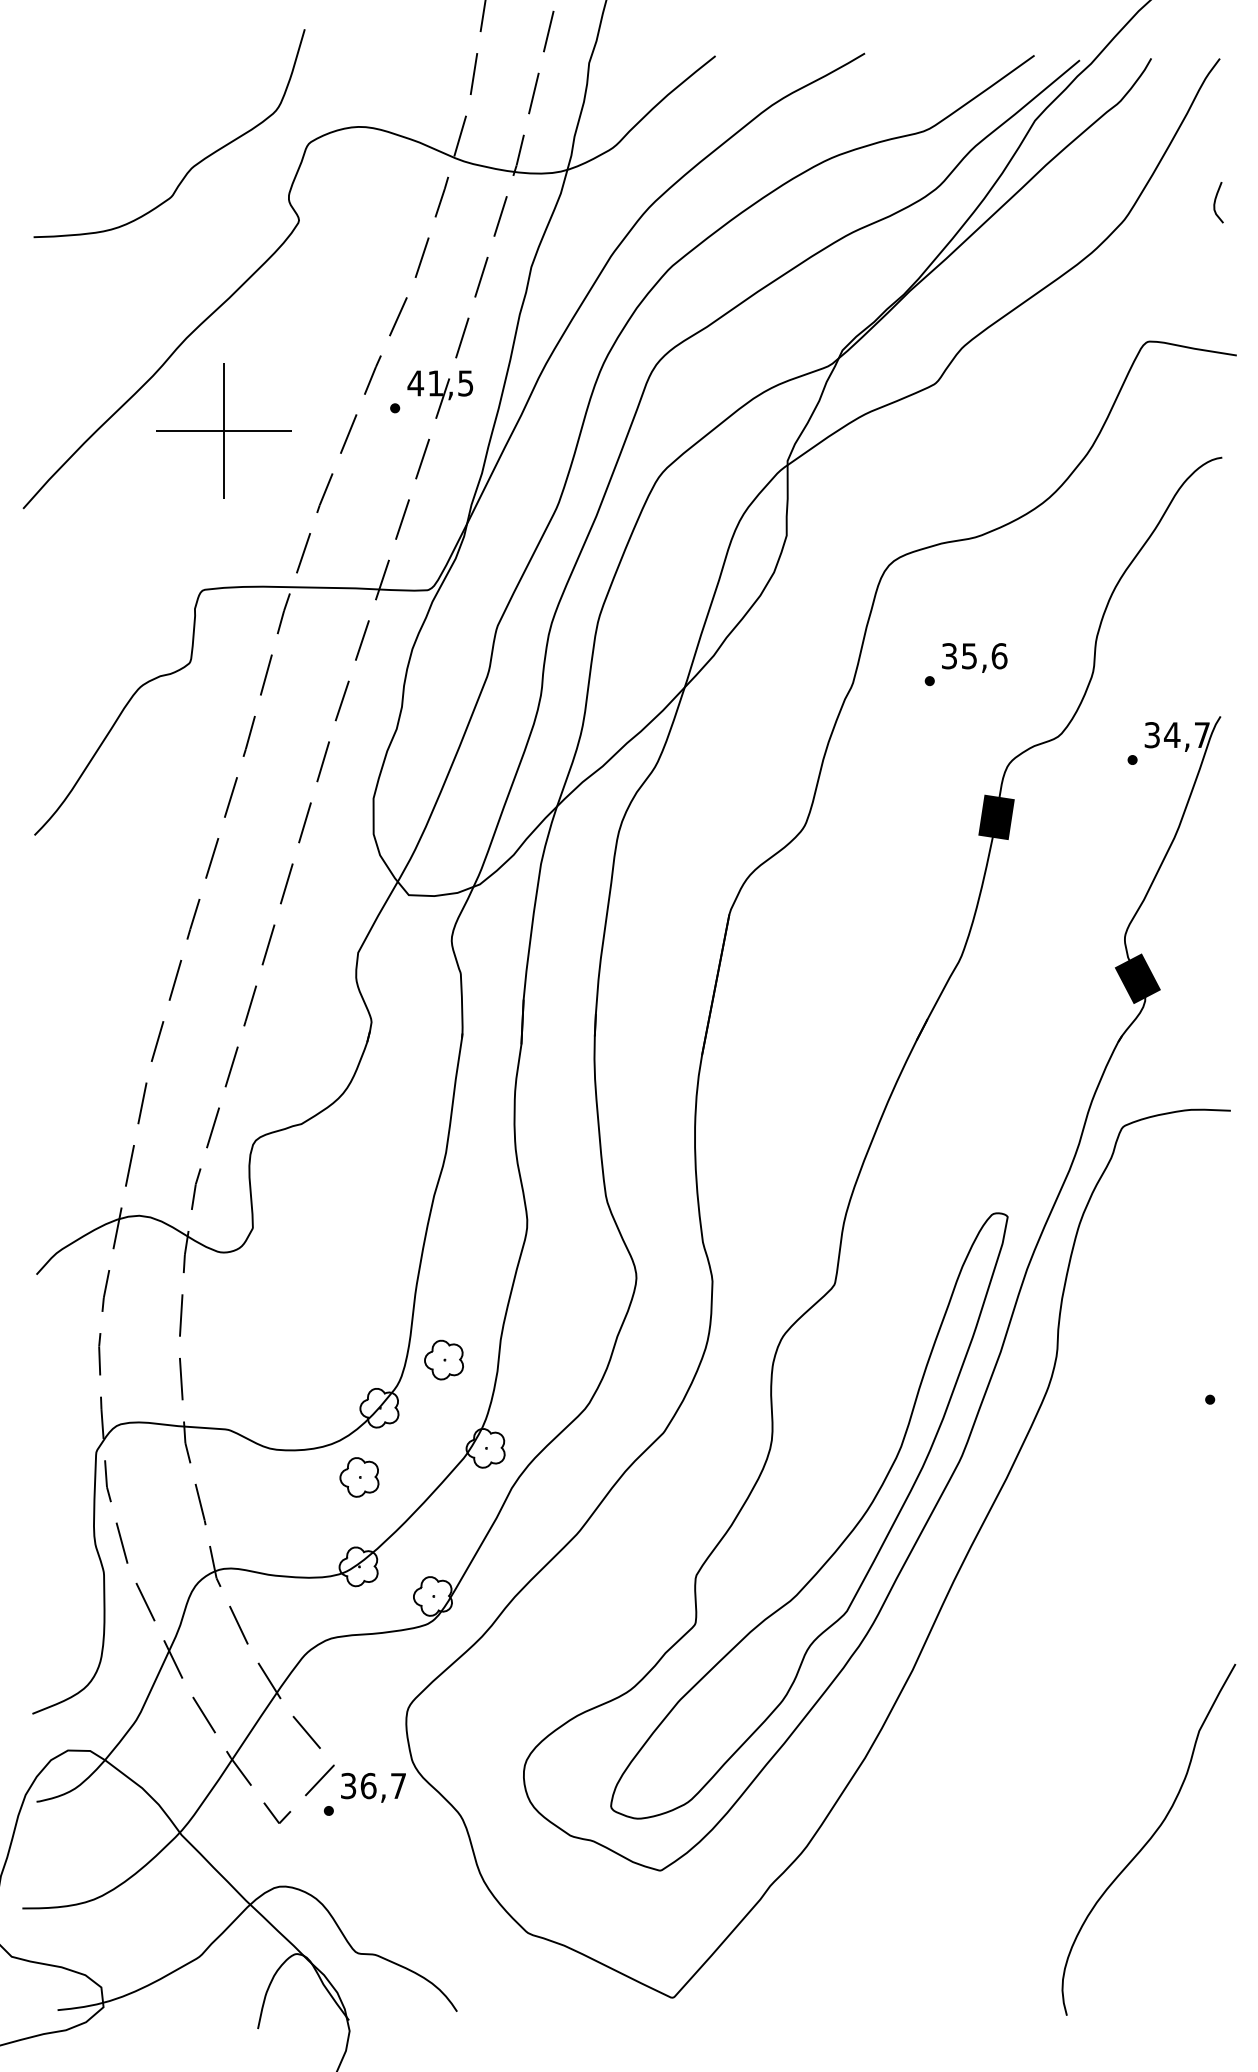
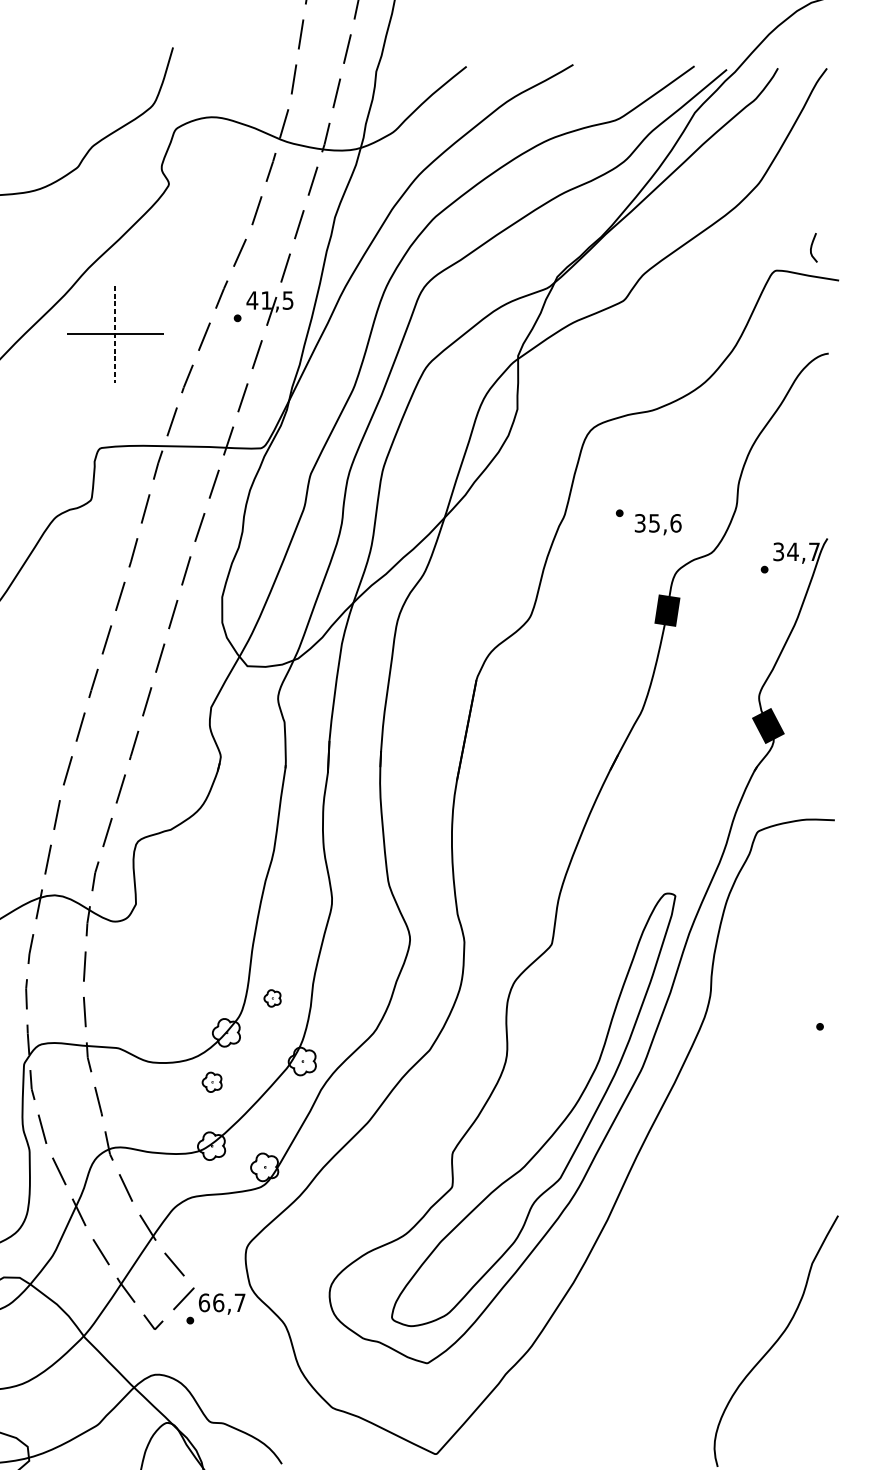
curve: (1215, 202) -> (811, 247), moved
line: (223, 430) -> (115, 334), solid -> dashed
text: (974, 657) -> (658, 524), moved
part: (443, 1359) -> (272, 998), size x0.6
part: (359, 1477) -> (212, 1082), size x0.7
text: (348, 1785) -> (204, 1302), 36,7 -> 66,7

